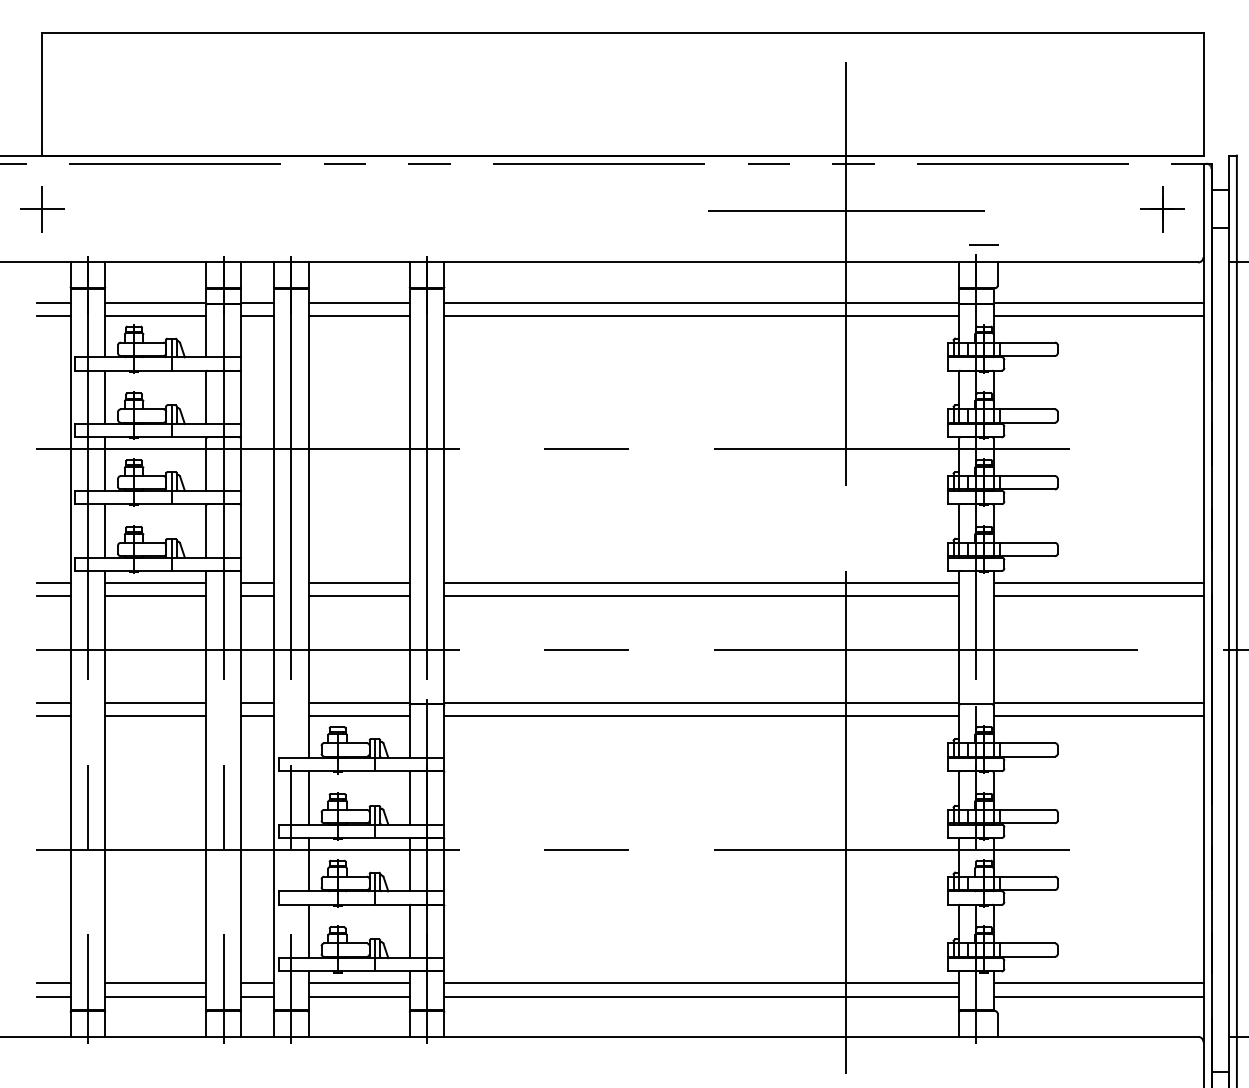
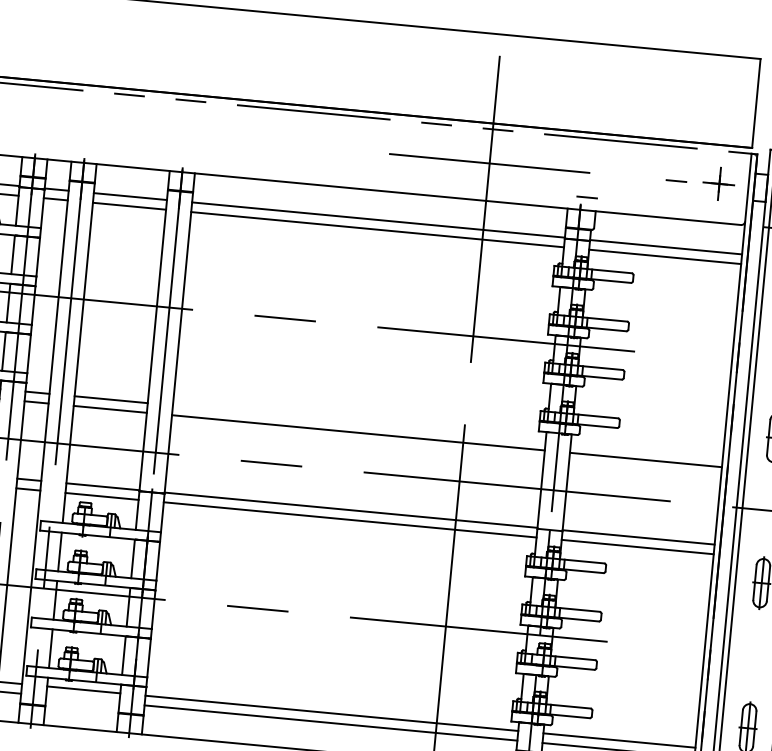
line: (1103, 210) -> (675, 180), added
line: (701, 582) -> (359, 422), removed
line: (1098, 582) -> (646, 450), removed
line: (358, 996) -> (82, 699), removed

